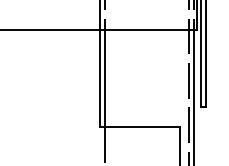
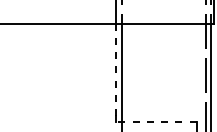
line: (99, 75) -> (116, 70), solid -> dashed
line: (139, 127) -> (156, 122), solid -> dashed

